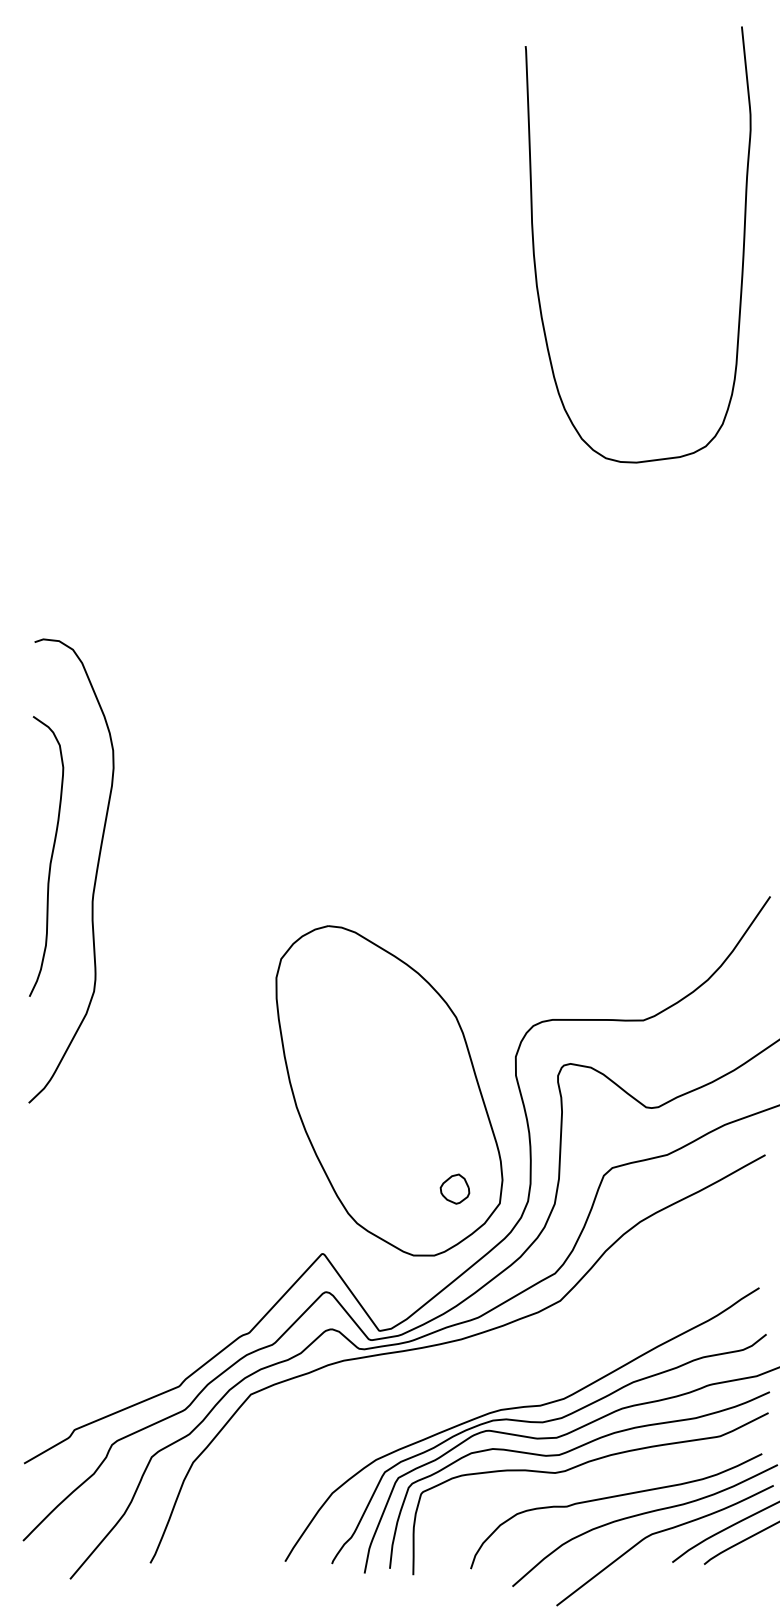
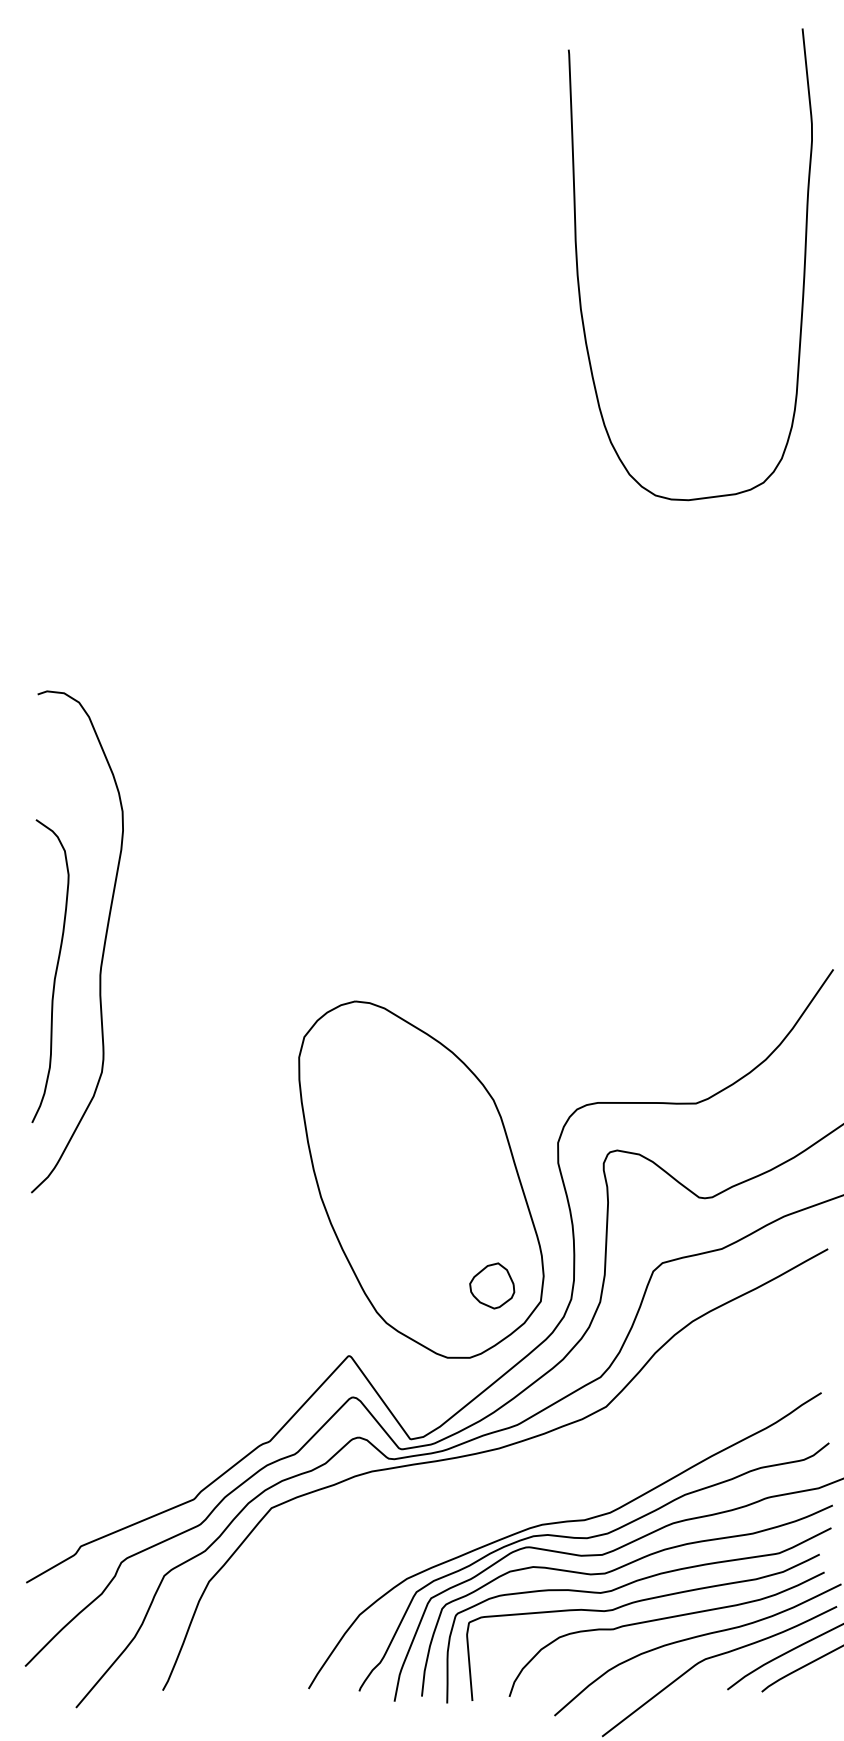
curve: (51, 855) -> (55, 970), moved
part: (455, 1188) -> (492, 1285), size x1.43
curve: (590, 1481) -> (638, 1602), added

